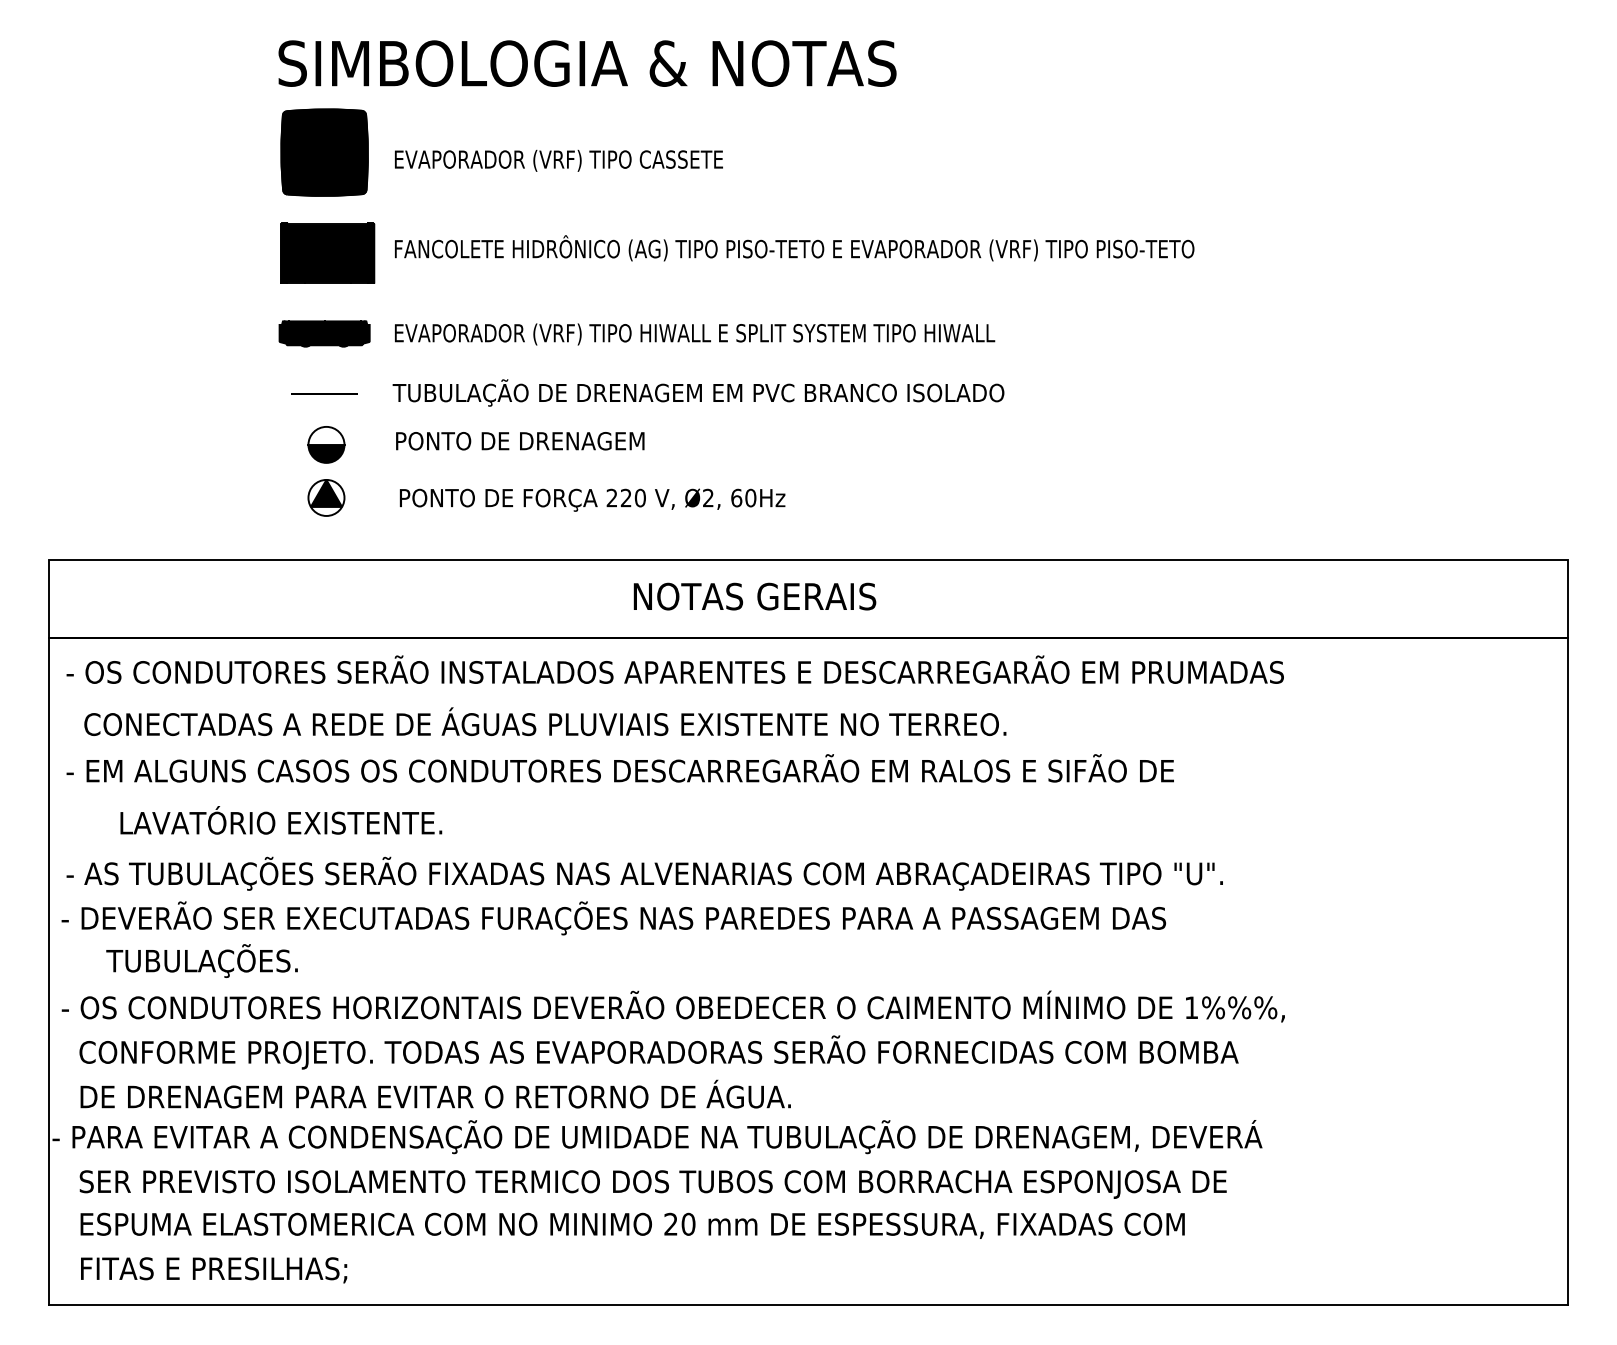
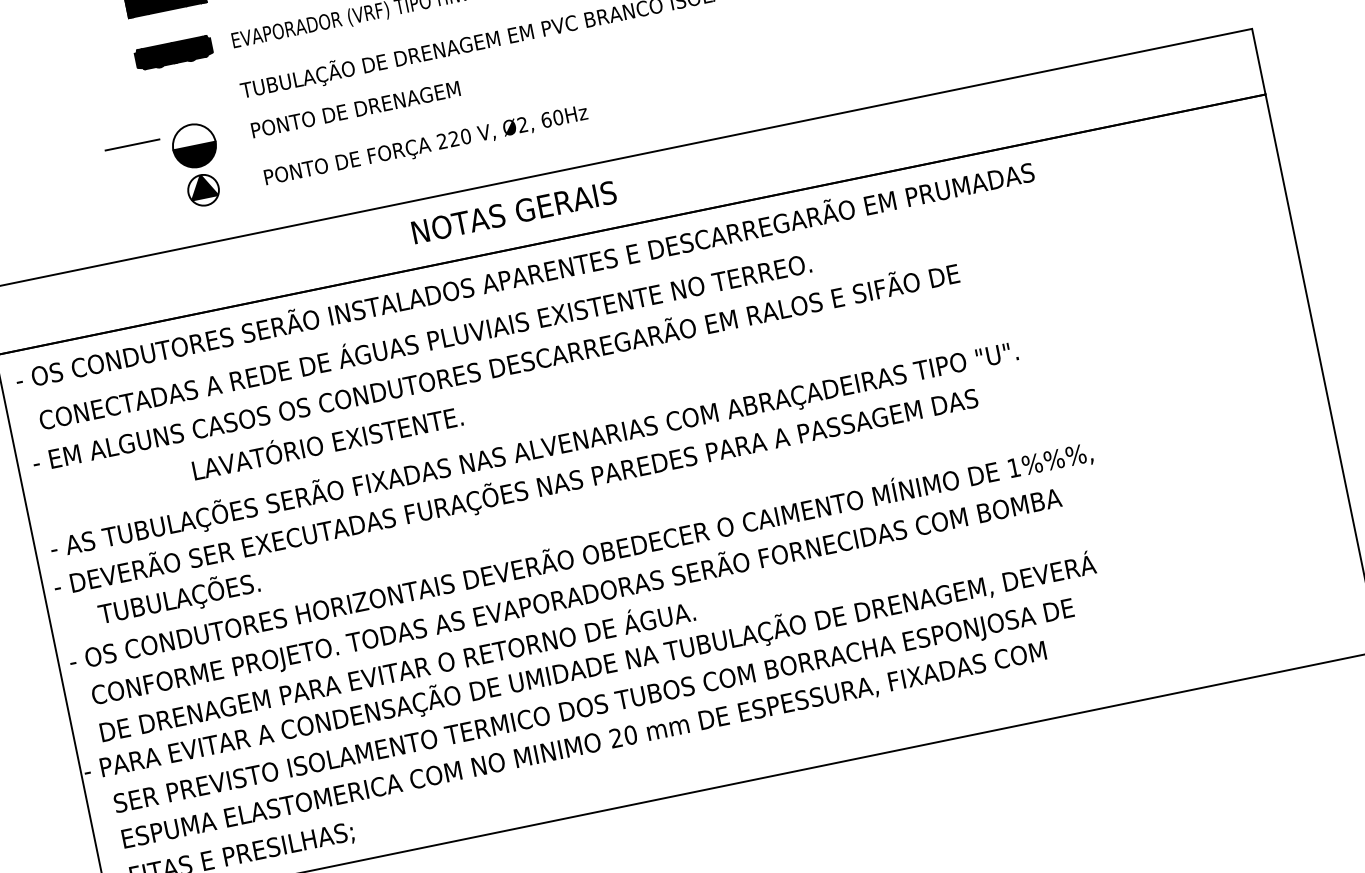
line: (324, 393) -> (132, 144), moved
part: (326, 444) -> (194, 145), size x1.4
text: (754, 596) -> (513, 212), moved
text: (281, 820) -> (327, 441), moved

